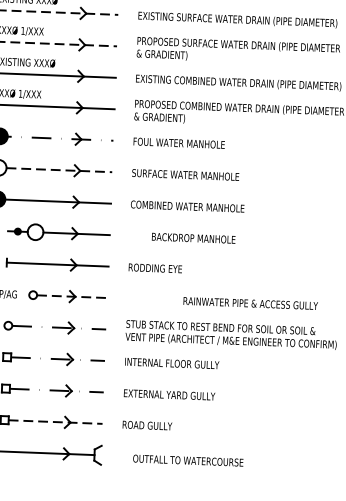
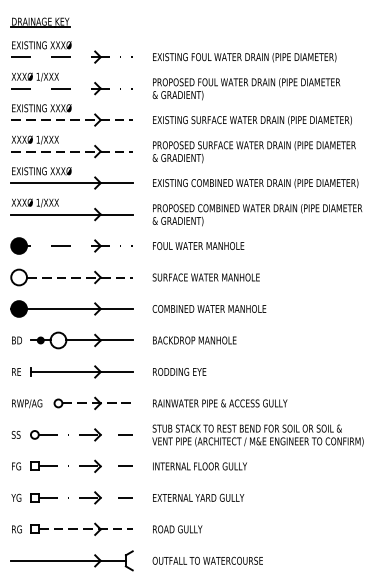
text: (193, 238) -> (194, 340), moved
text: (251, 303) -> (220, 403), moved
text: (187, 460) -> (207, 560), moved

